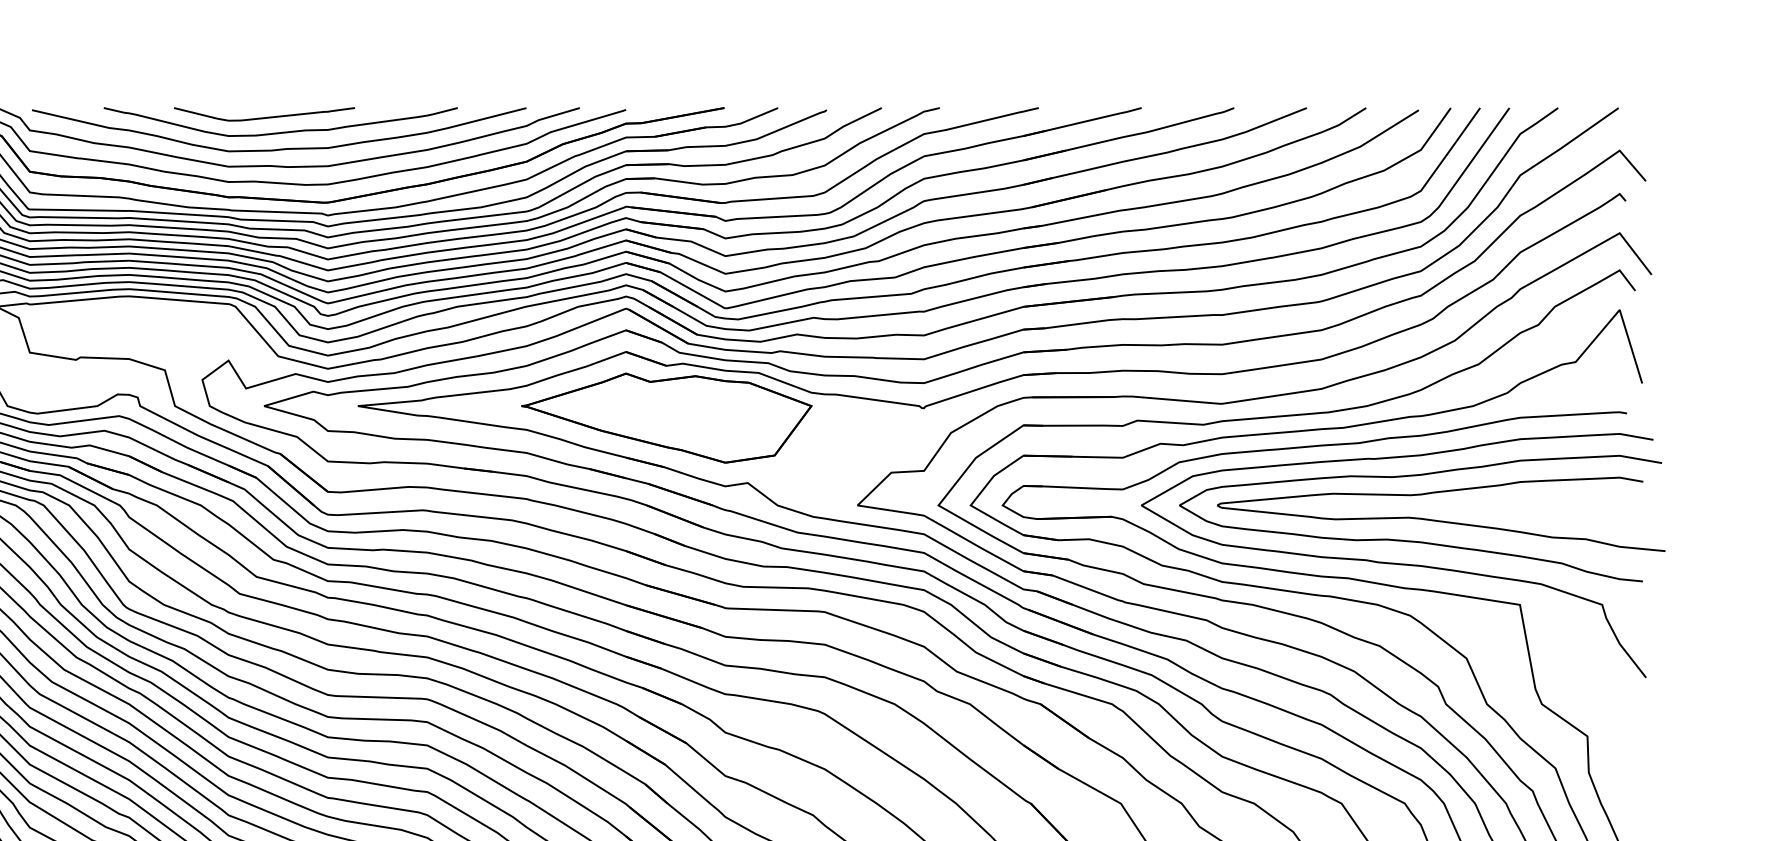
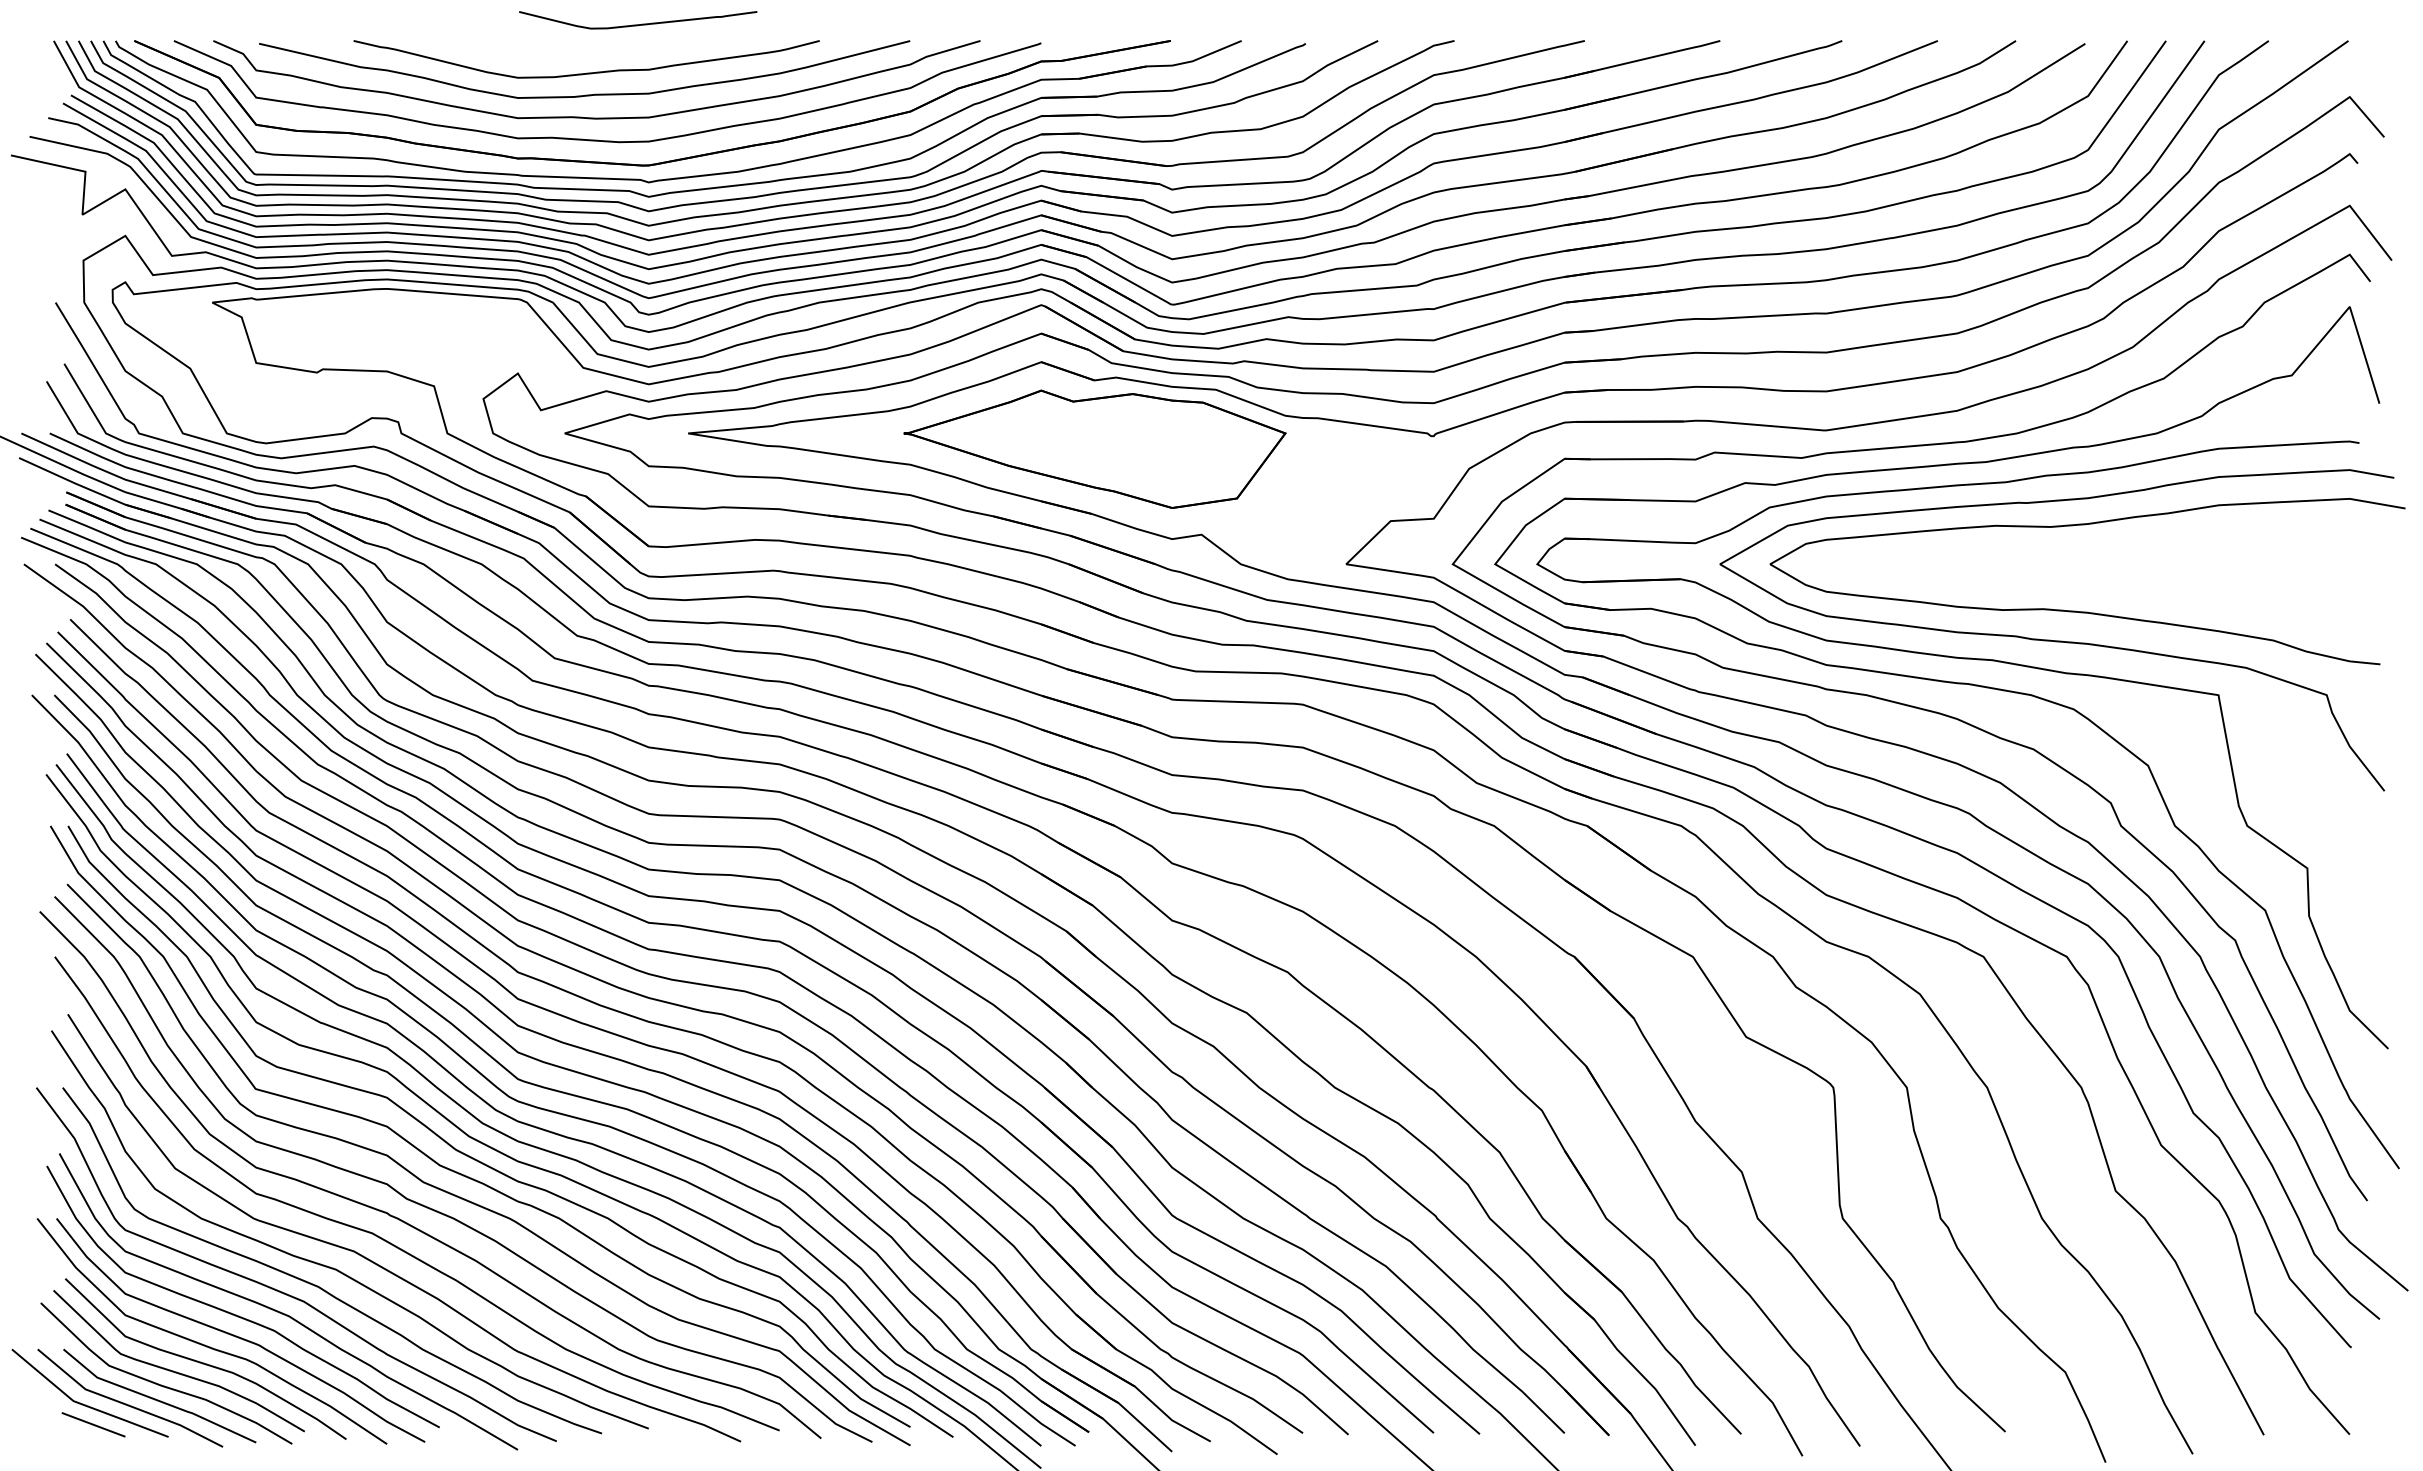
curve: (264, 117) -> (638, 24), moved
curve: (1437, 520) -> (2110, 583), removed

